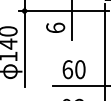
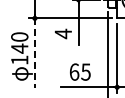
text: (55, 27) -> (63, 33), 6 -> 4
line: (24, 49) -> (34, 53), solid -> dashed
text: (79, 68) -> (85, 71), 60 -> 65

